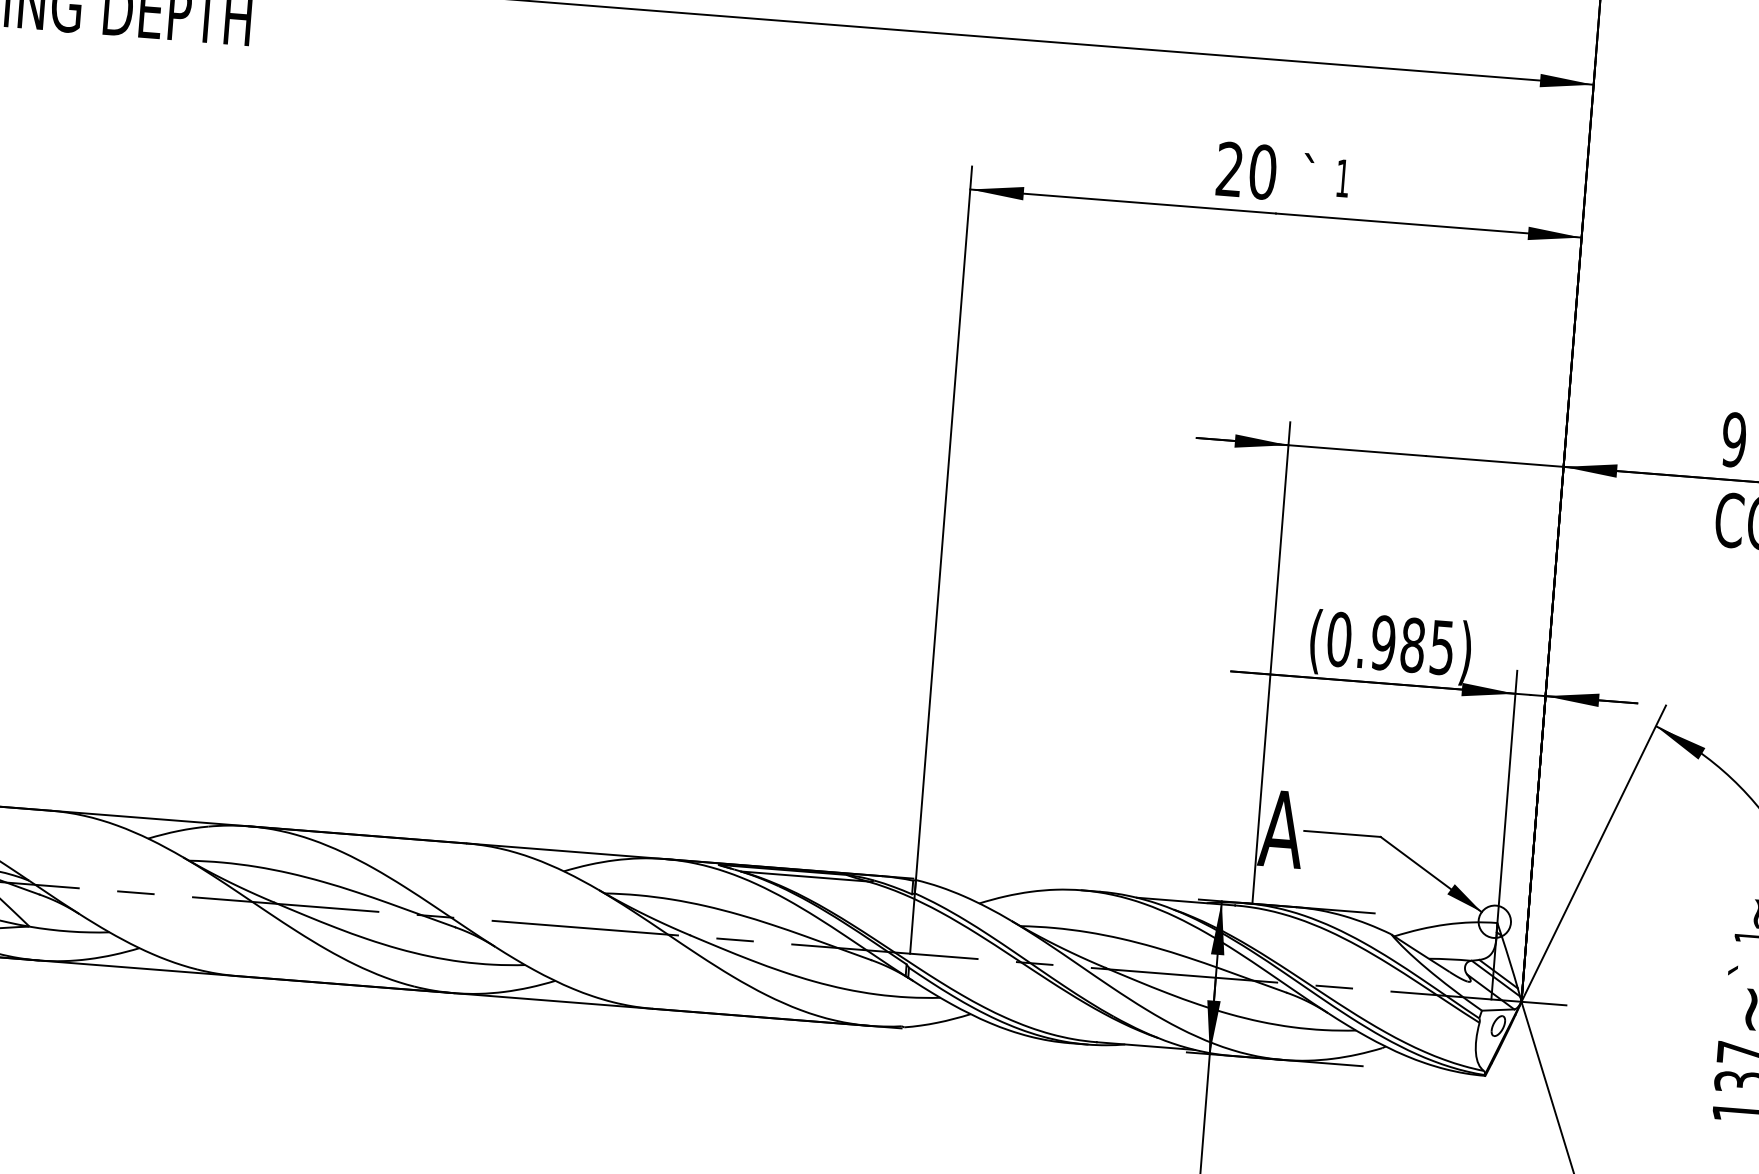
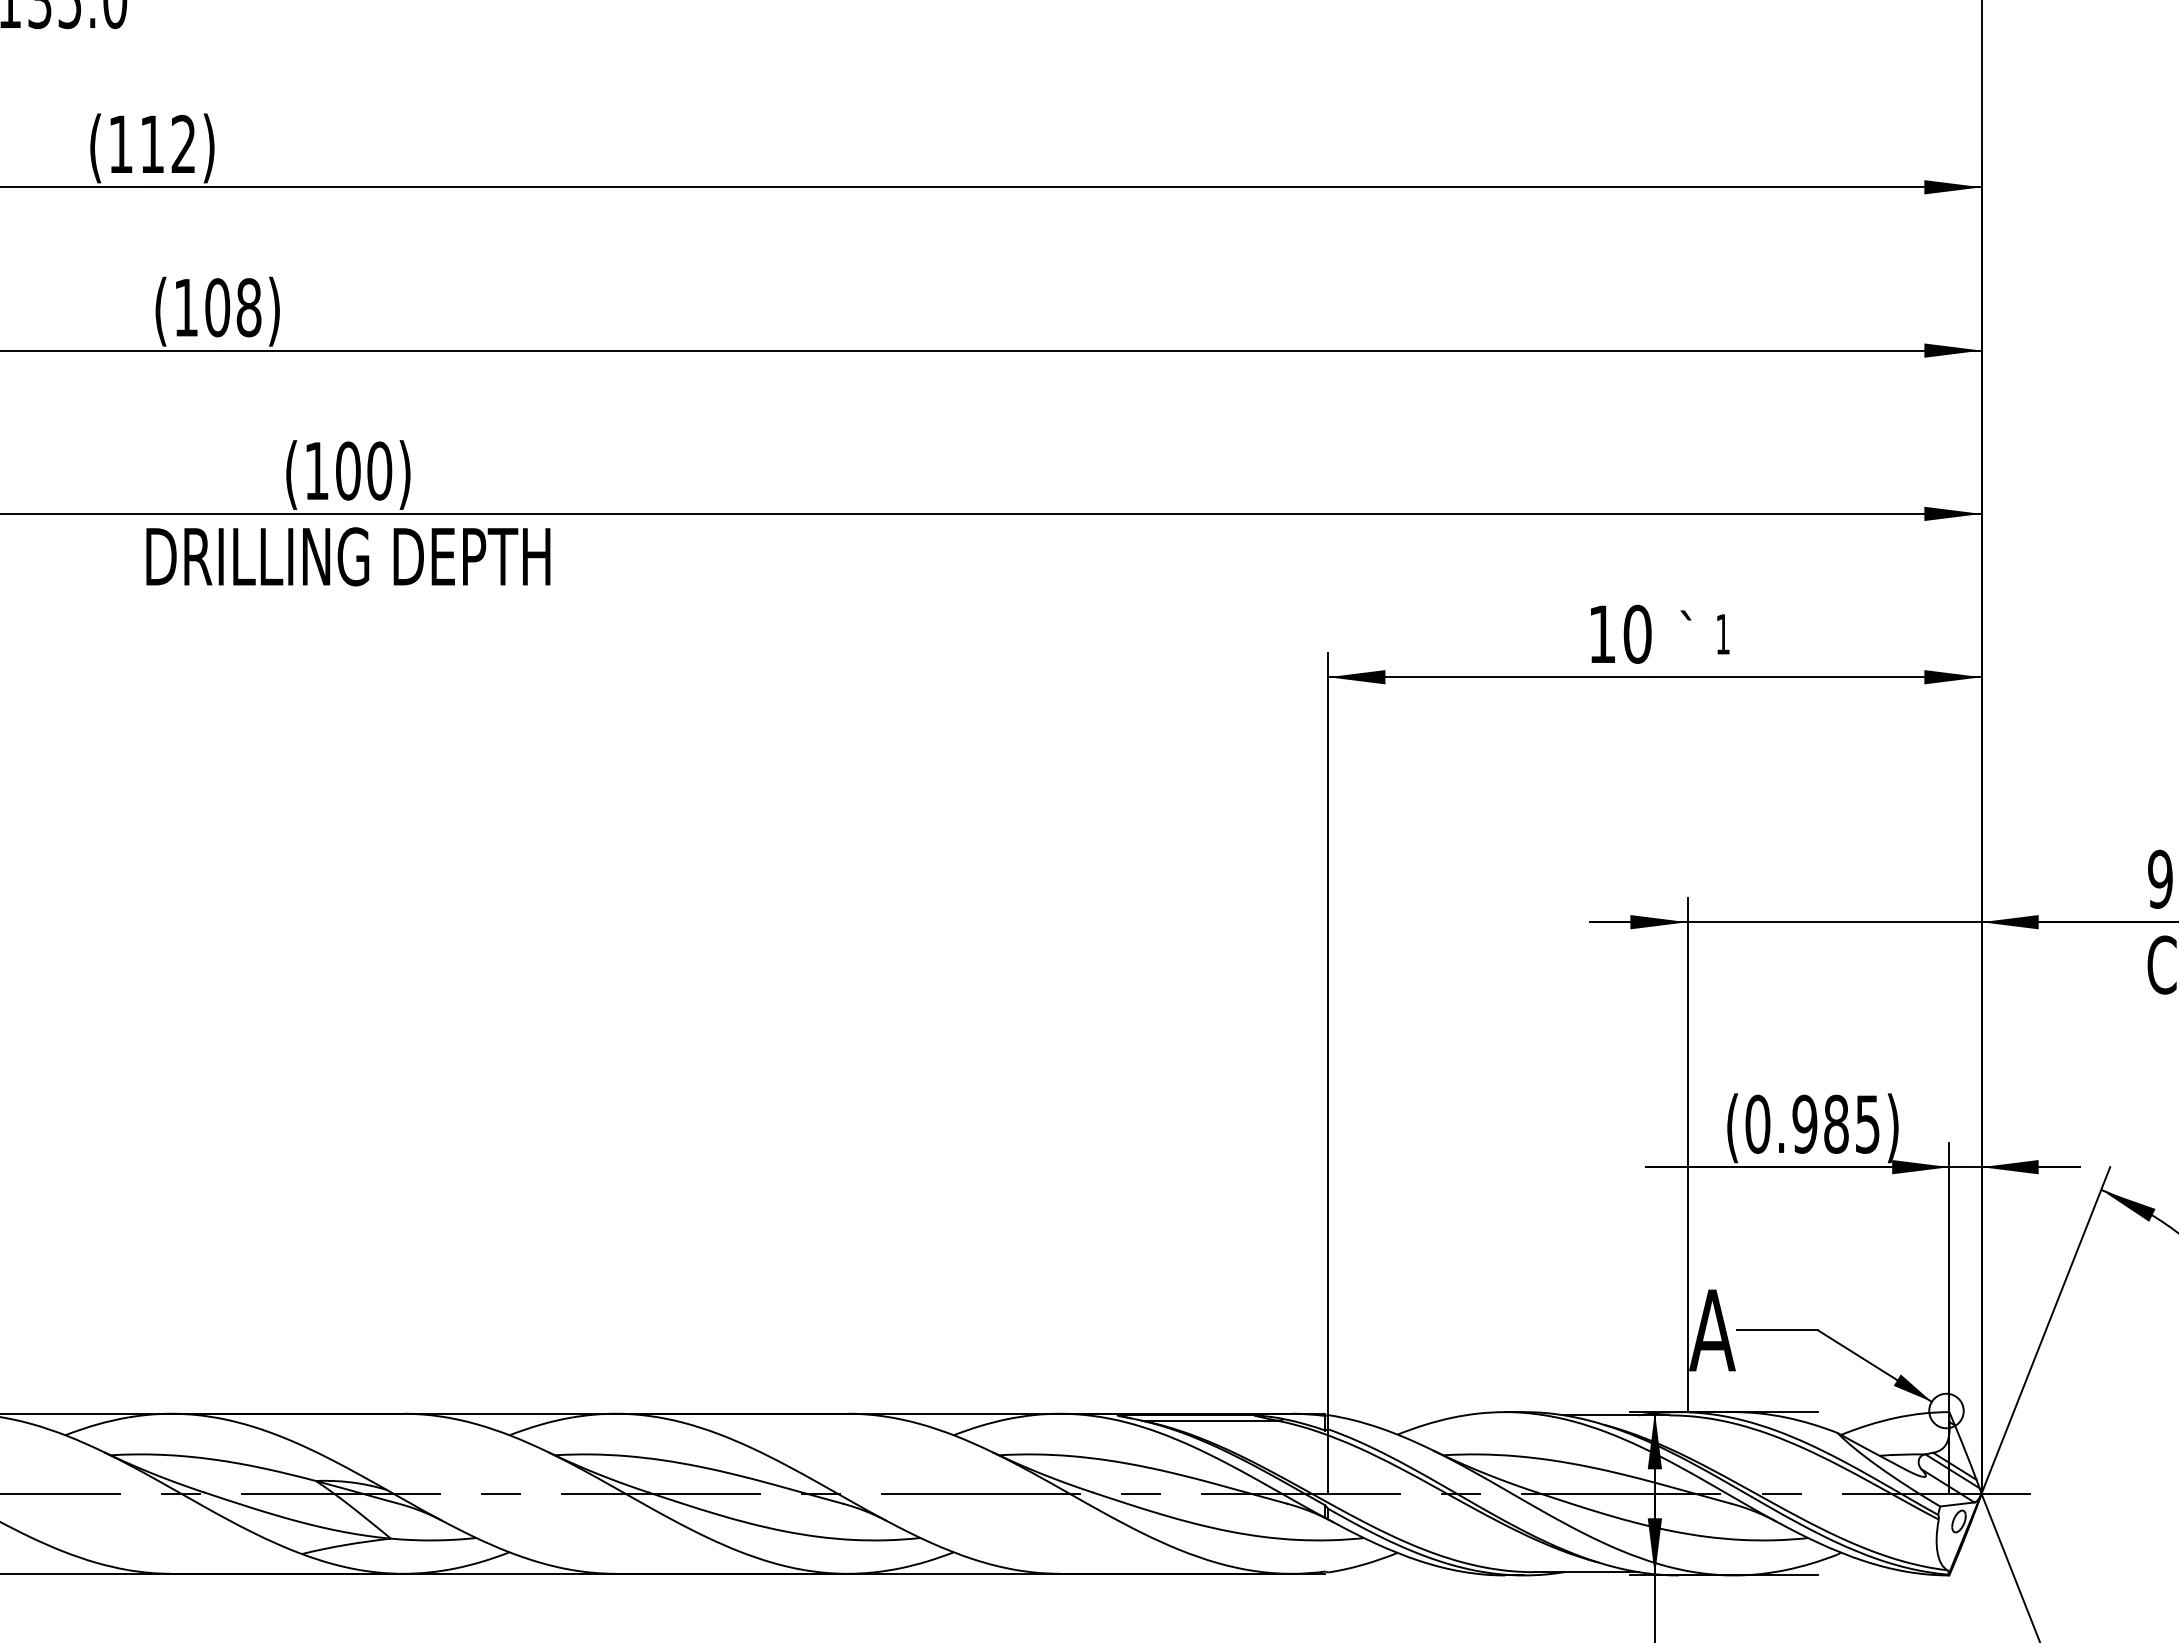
text: (1229, 168) -> (1601, 633), 20 -> 10

